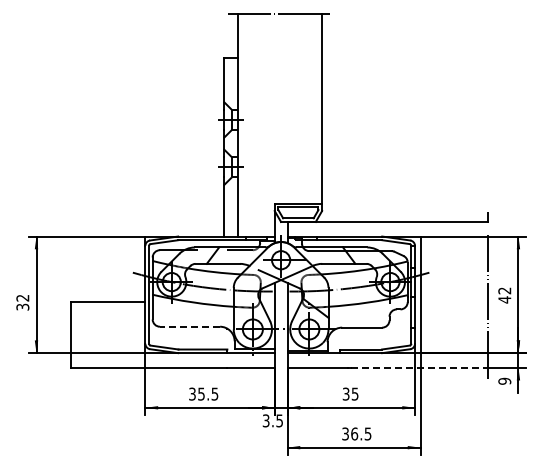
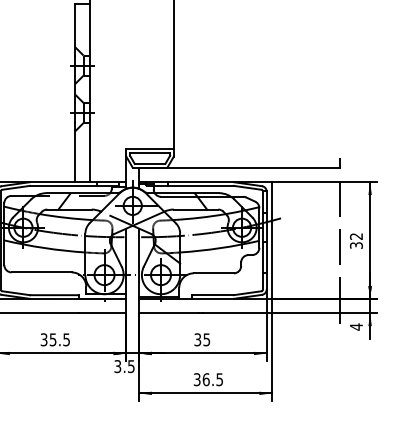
text: (504, 299) -> (356, 245), 42 -> 32
line: (189, 326) -> (41, 272), dashed -> solid
line: (420, 367) -> (272, 313), dashed -> solid
text: (504, 381) -> (356, 327), 9 -> 4

